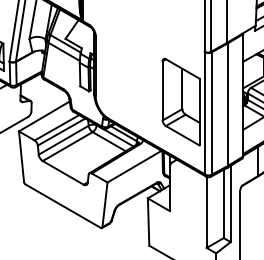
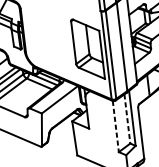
line: (223, 204) -> (127, 119), solid -> dashed
line: (206, 212) -> (115, 126), solid -> dashed

